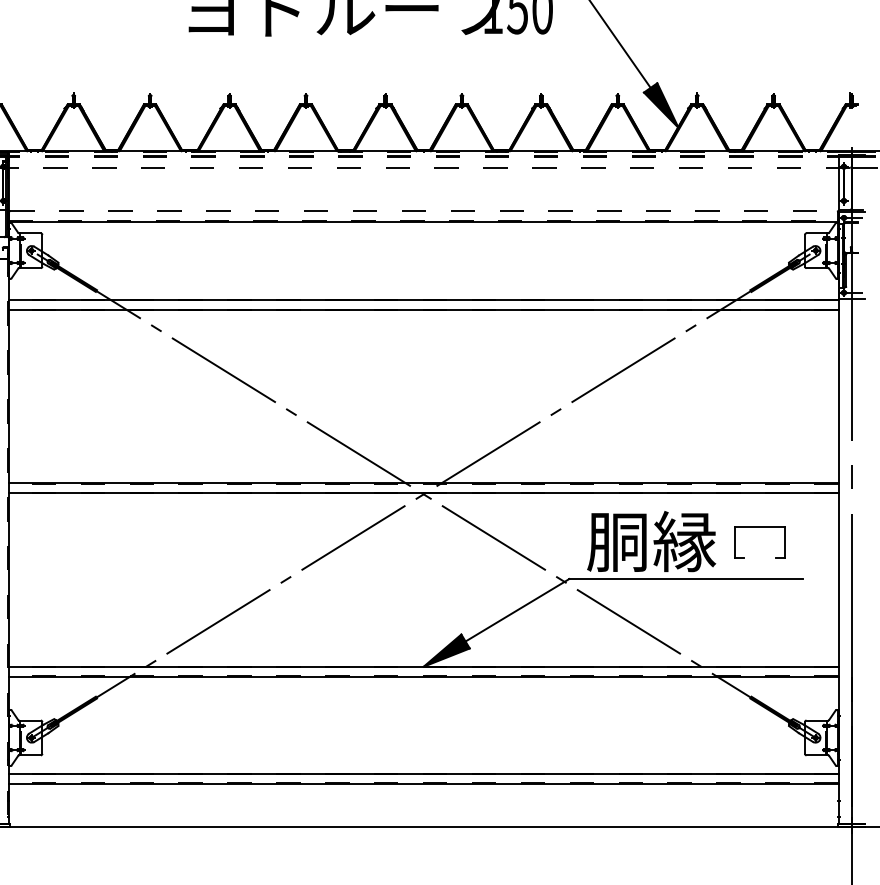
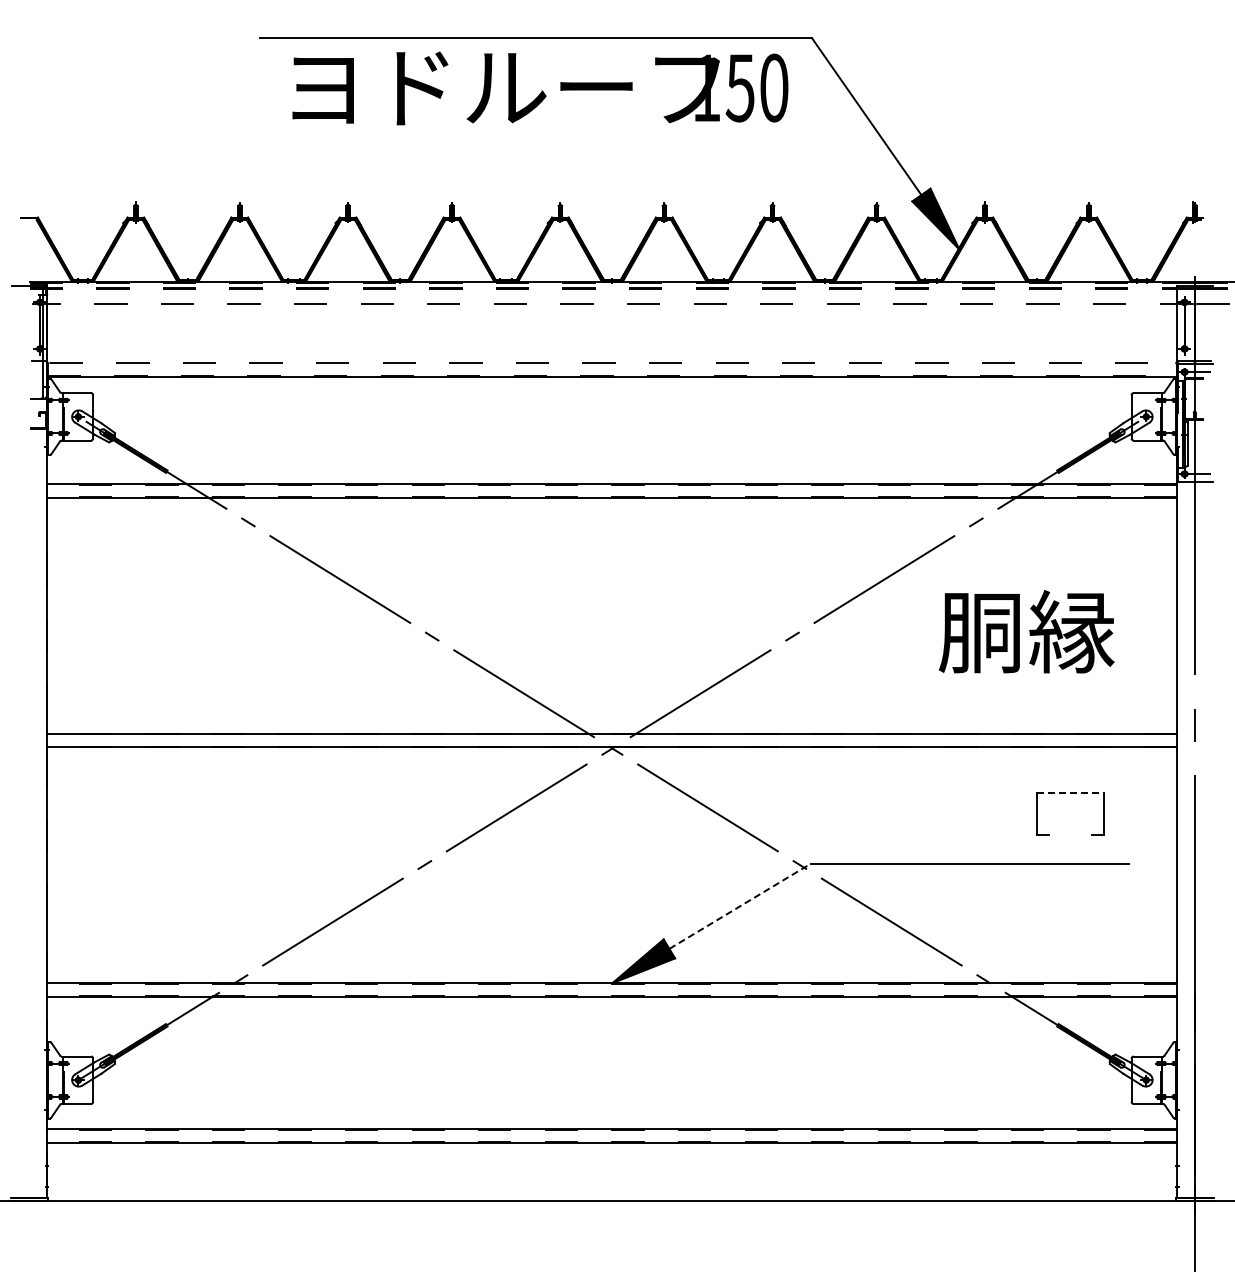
line: (760, 527) -> (1070, 793), solid -> dashed
text: (651, 541) -> (1026, 631), moved
line: (517, 610) -> (740, 906), solid -> dashed

